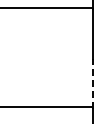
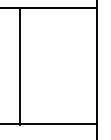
line: (26, 58) -> (19, 66), added
line: (93, 84) -> (97, 96), dashed -> solid

